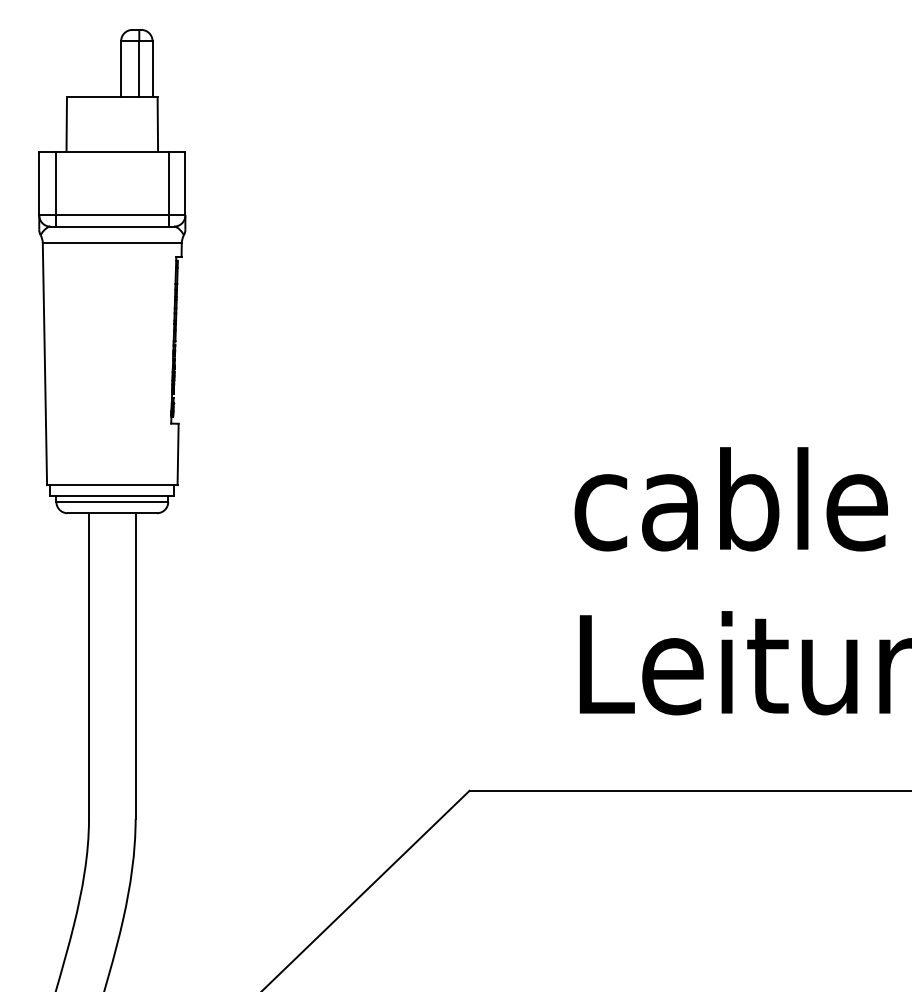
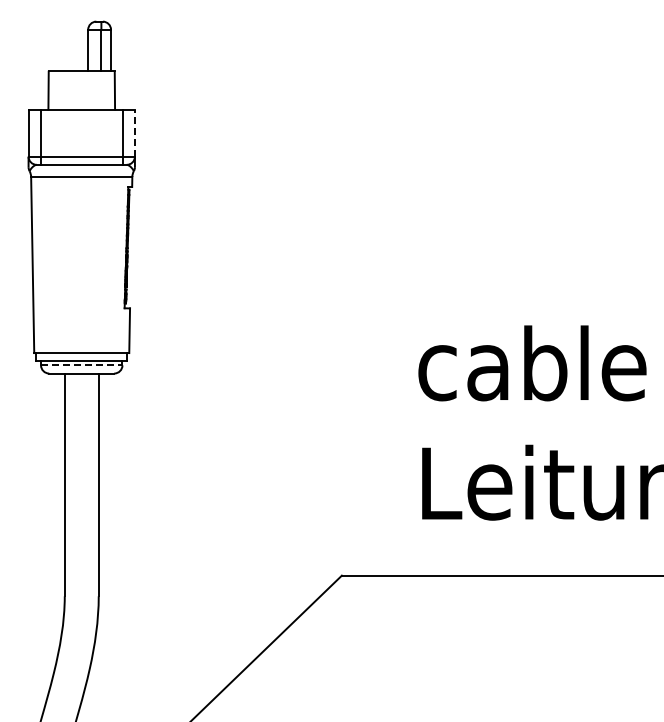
line: (184, 183) -> (134, 133), solid -> dashed
line: (111, 502) -> (81, 365), solid -> dashed

